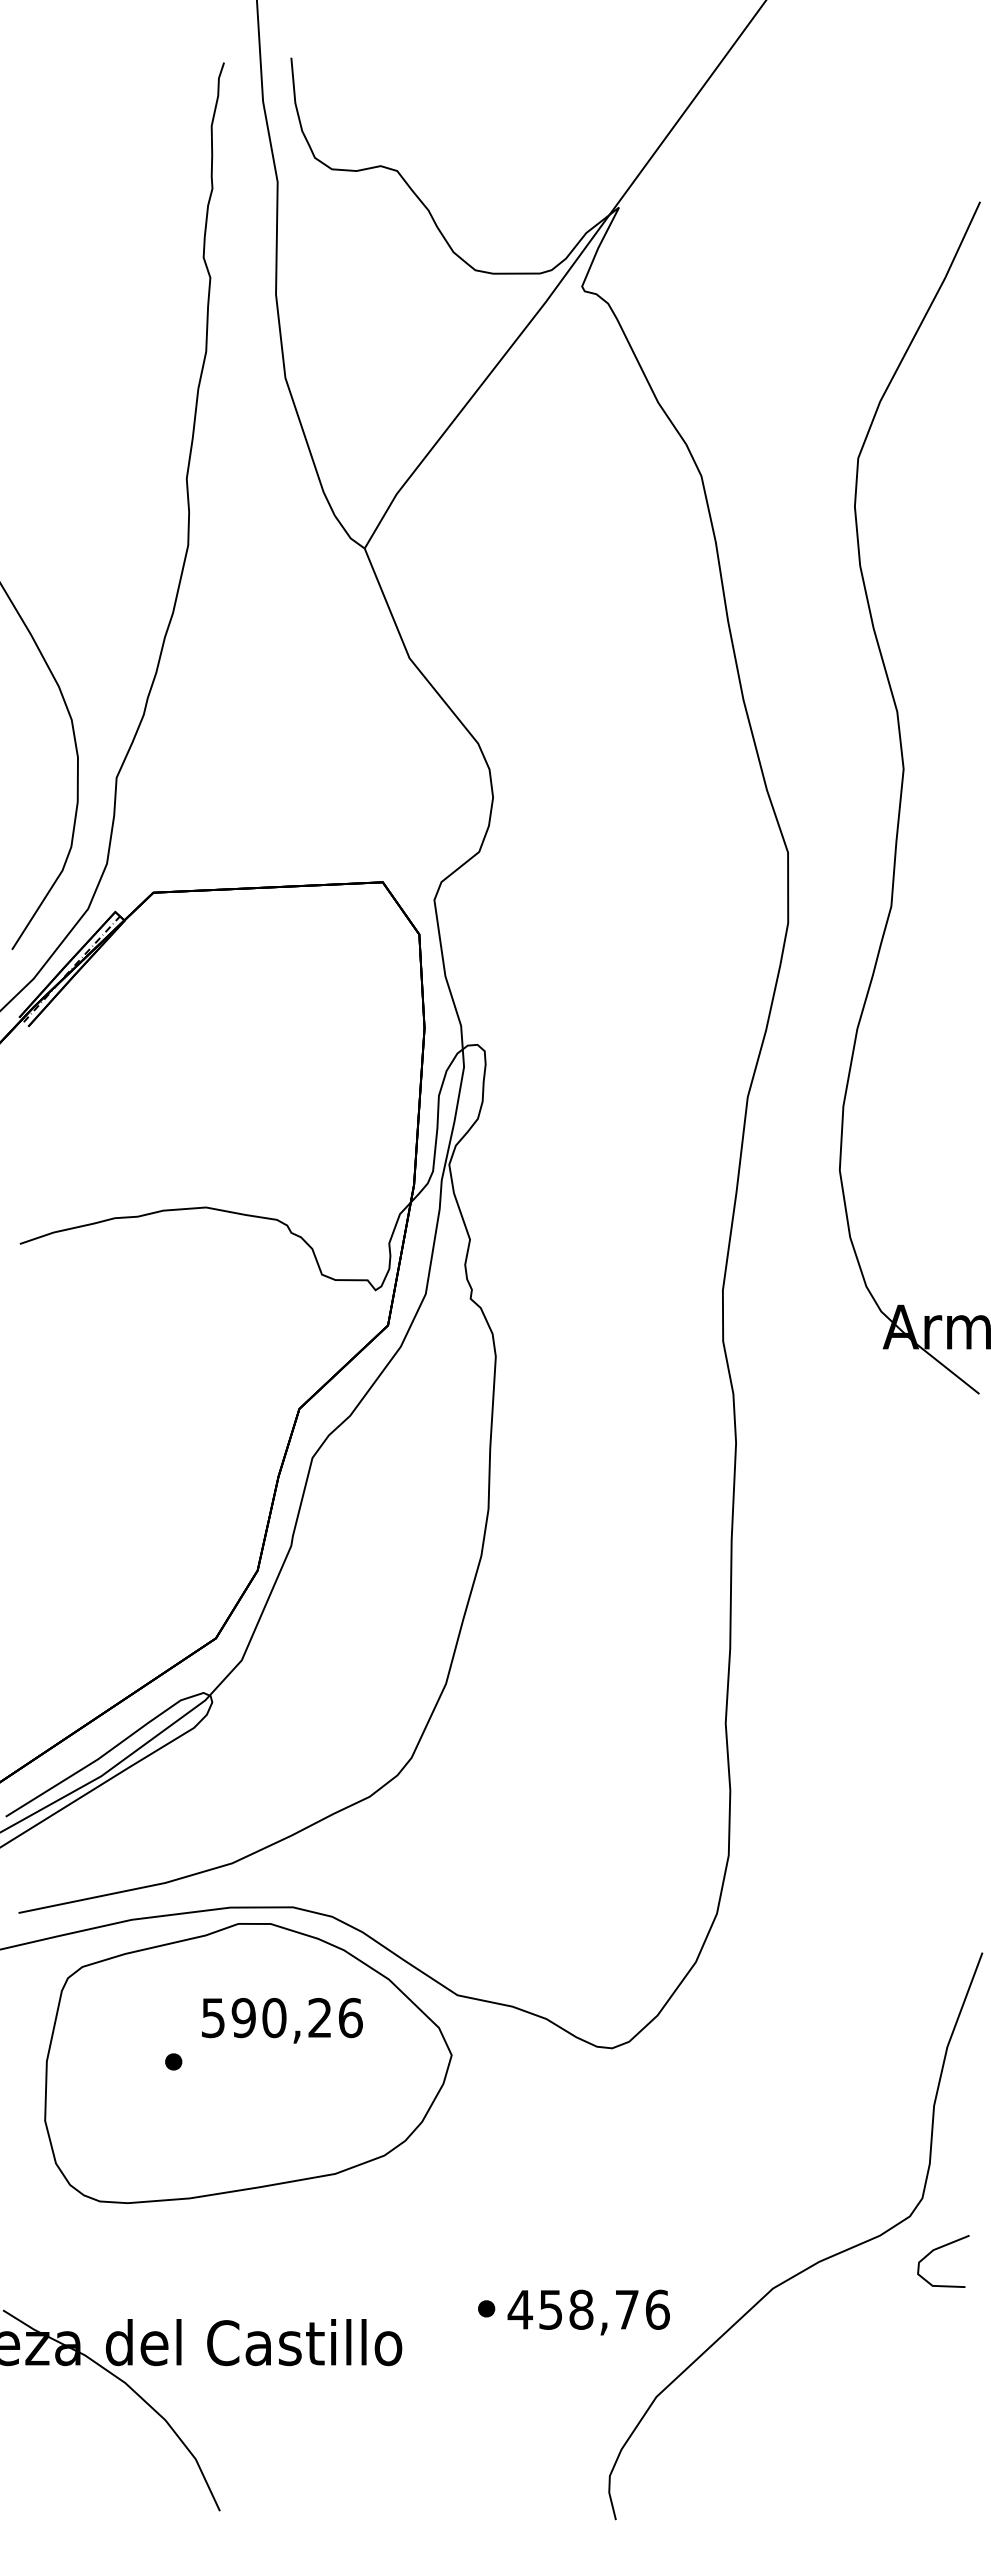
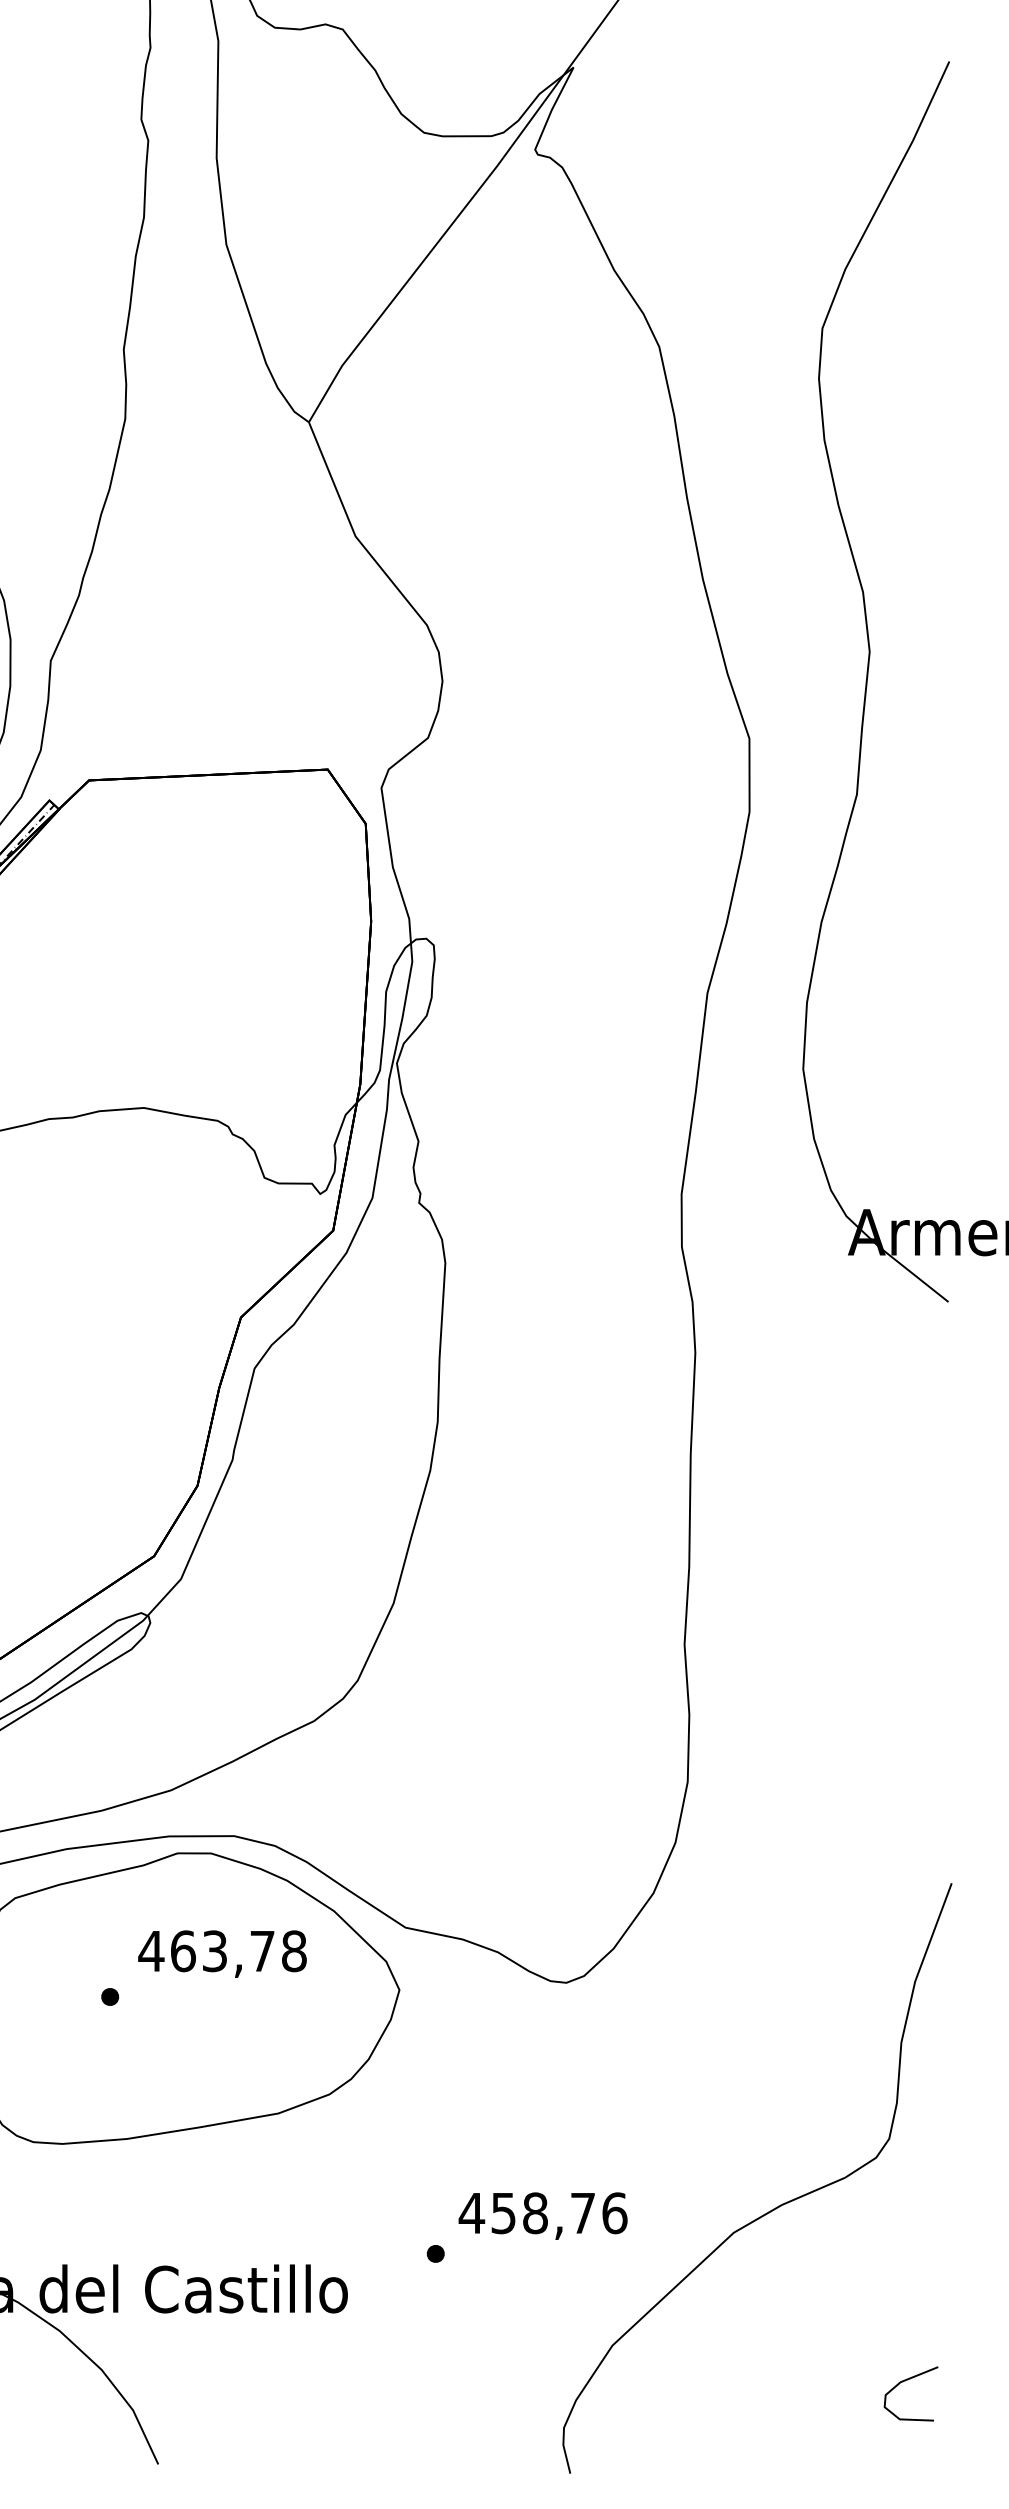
text: (281, 2017) -> (222, 1950), 590,26 -> 463,78
curve: (938, 2249) -> (905, 2381), moved
text: (588, 2312) -> (542, 2216), moved

